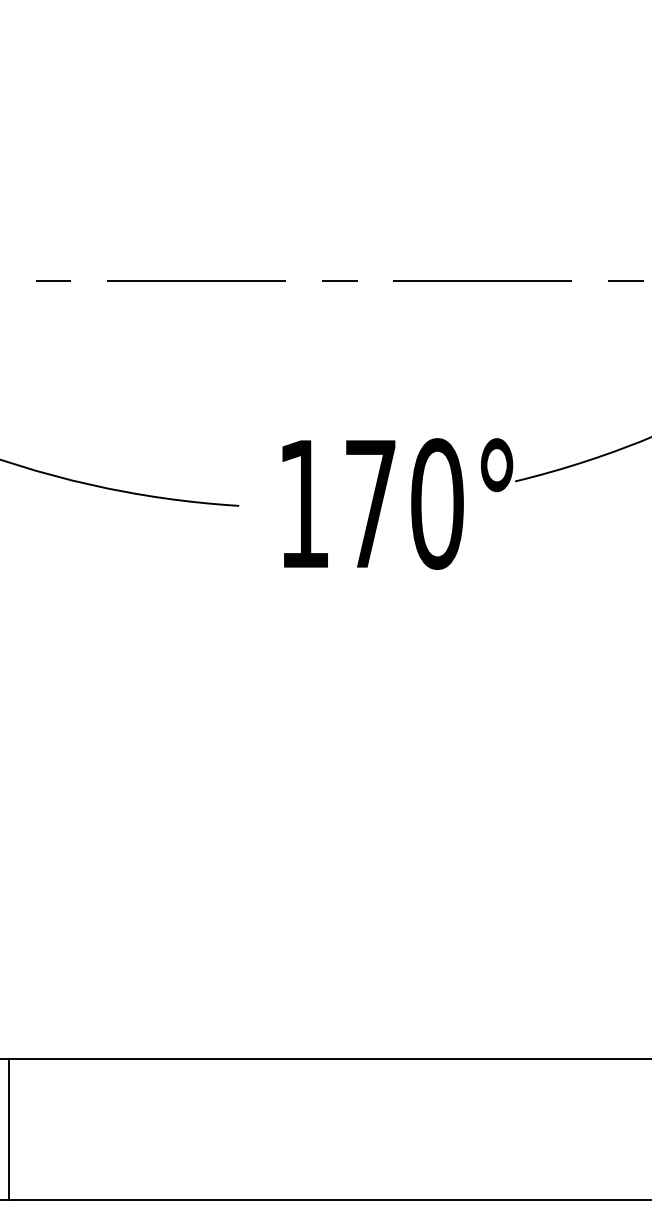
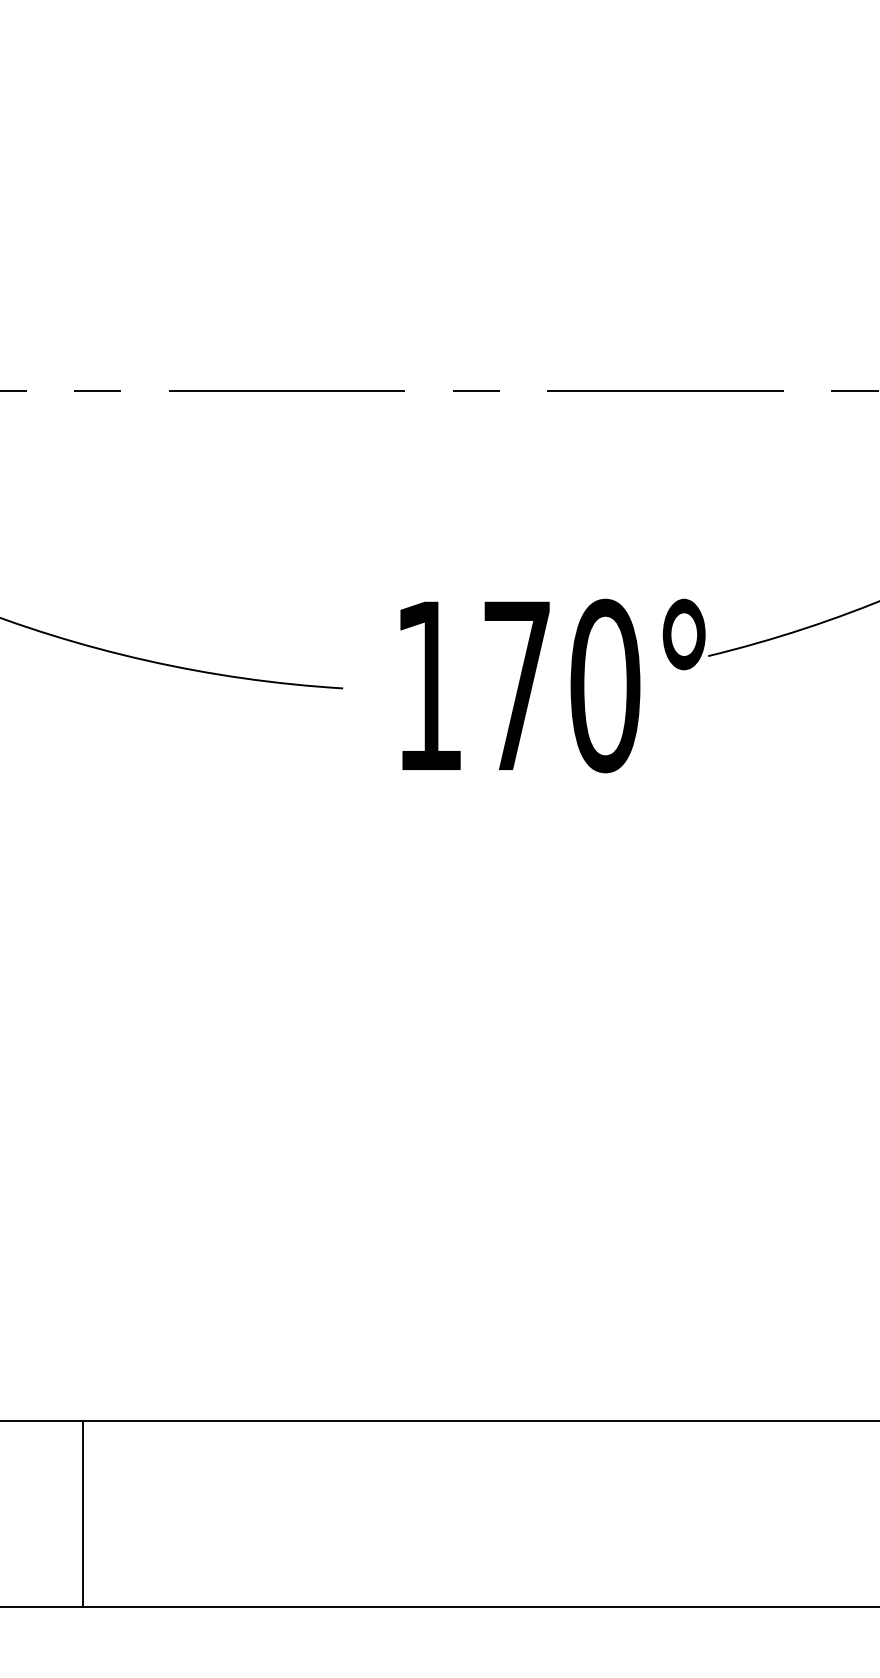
line: (8, 1129) -> (82, 1513), moved

